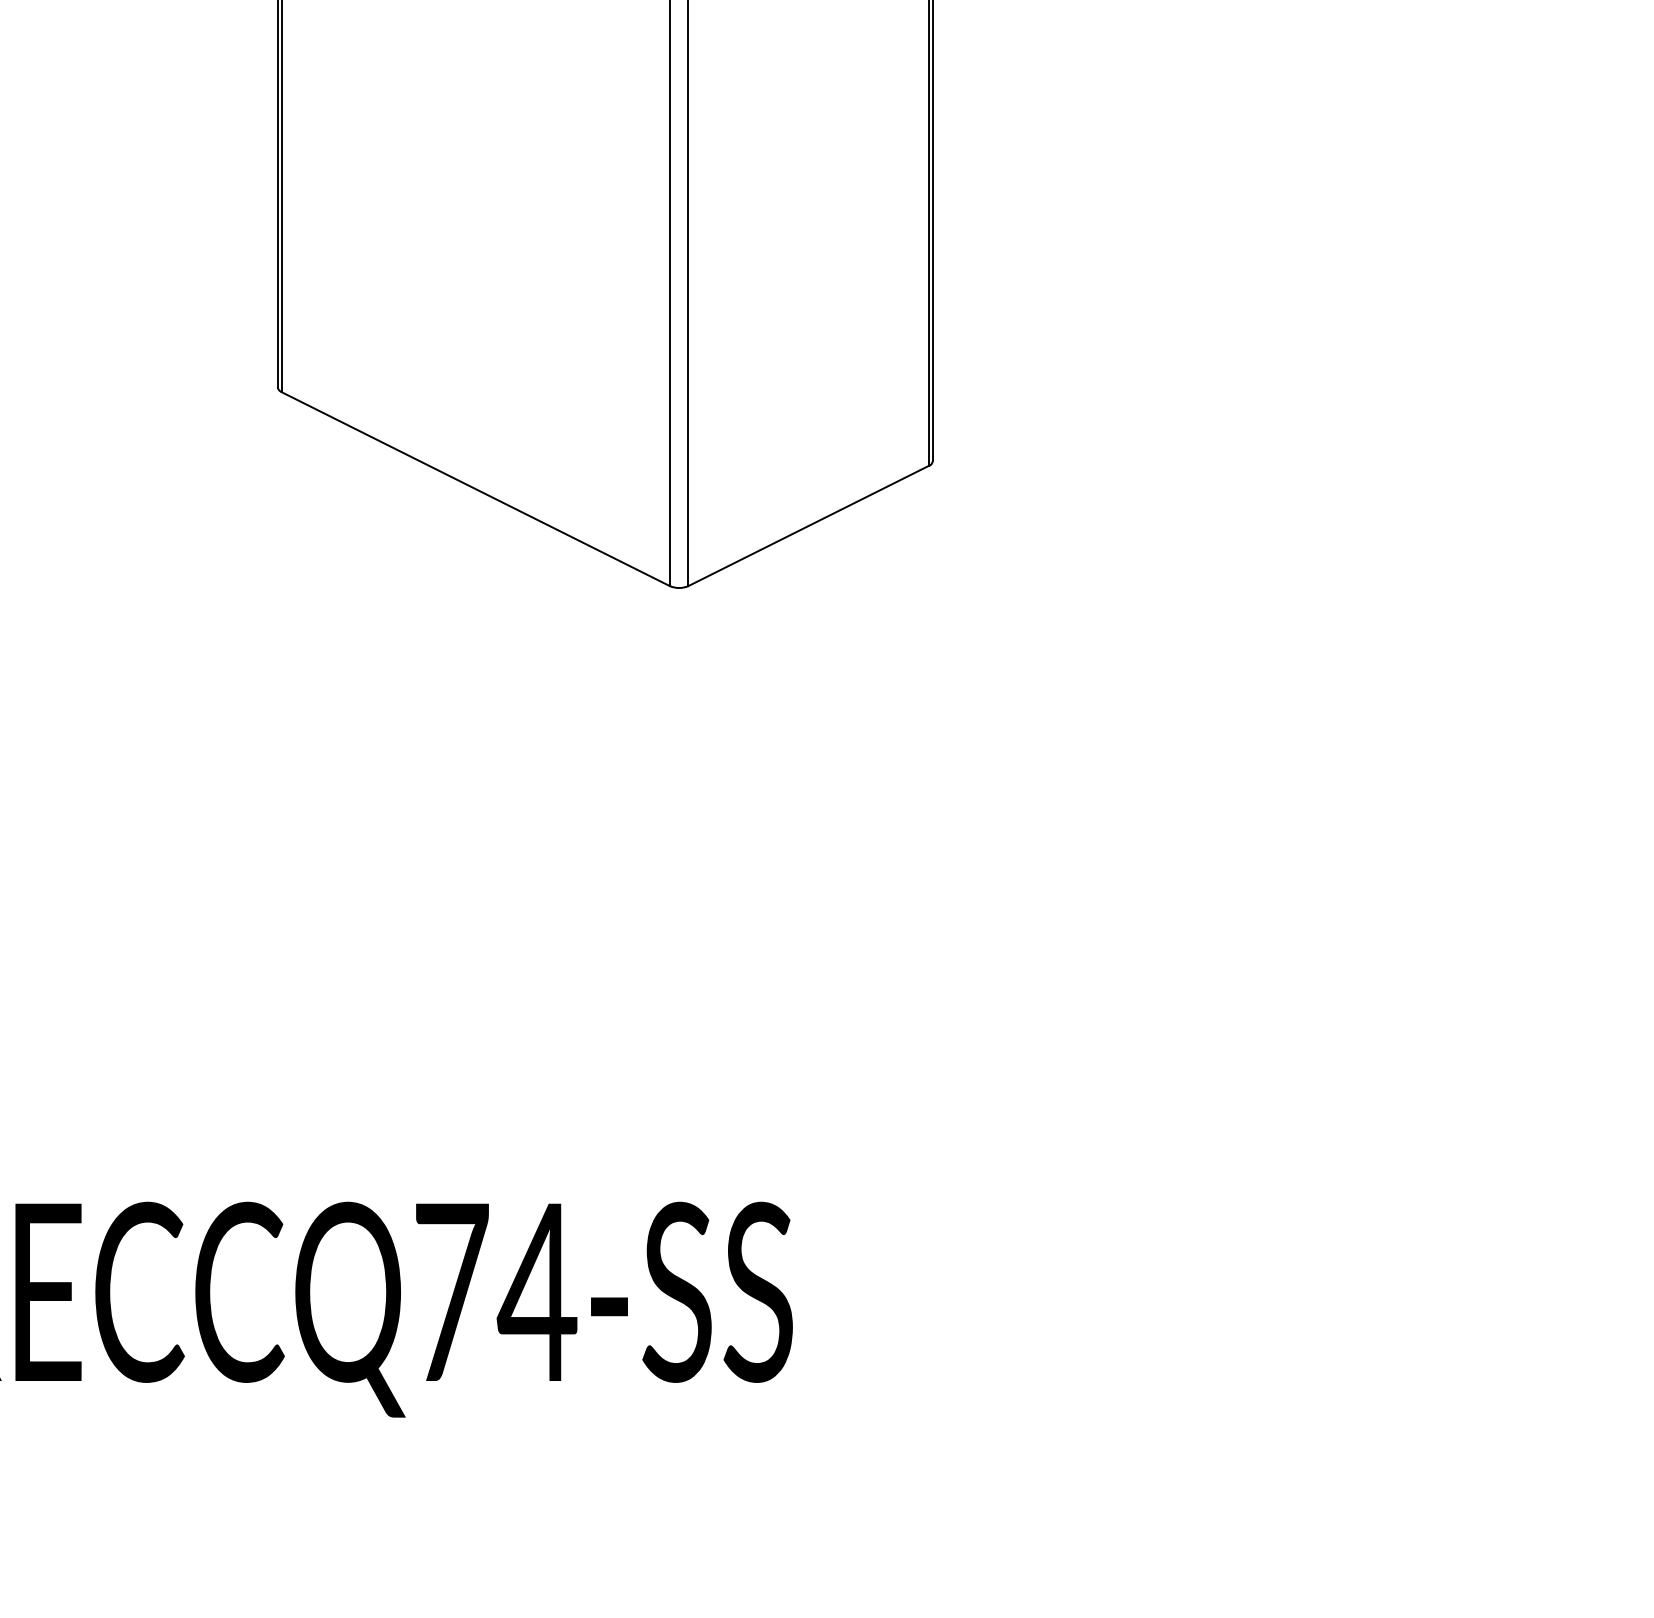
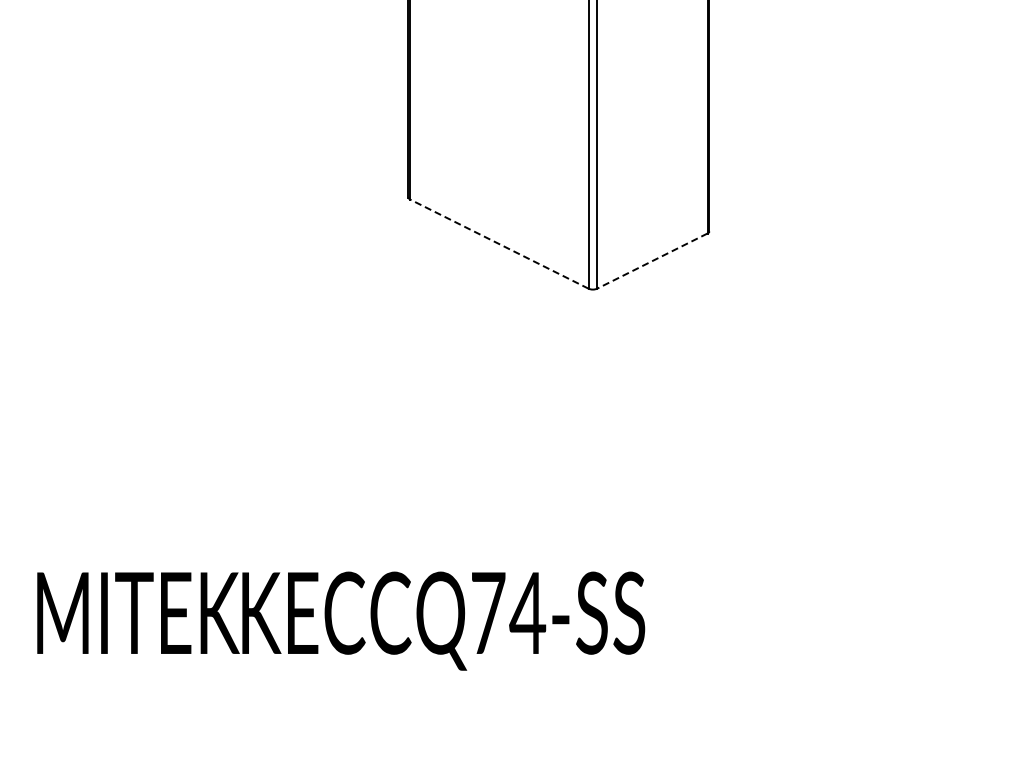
line: (475, 489) -> (499, 244), solid -> dashed
line: (808, 526) -> (652, 261), solid -> dashed

